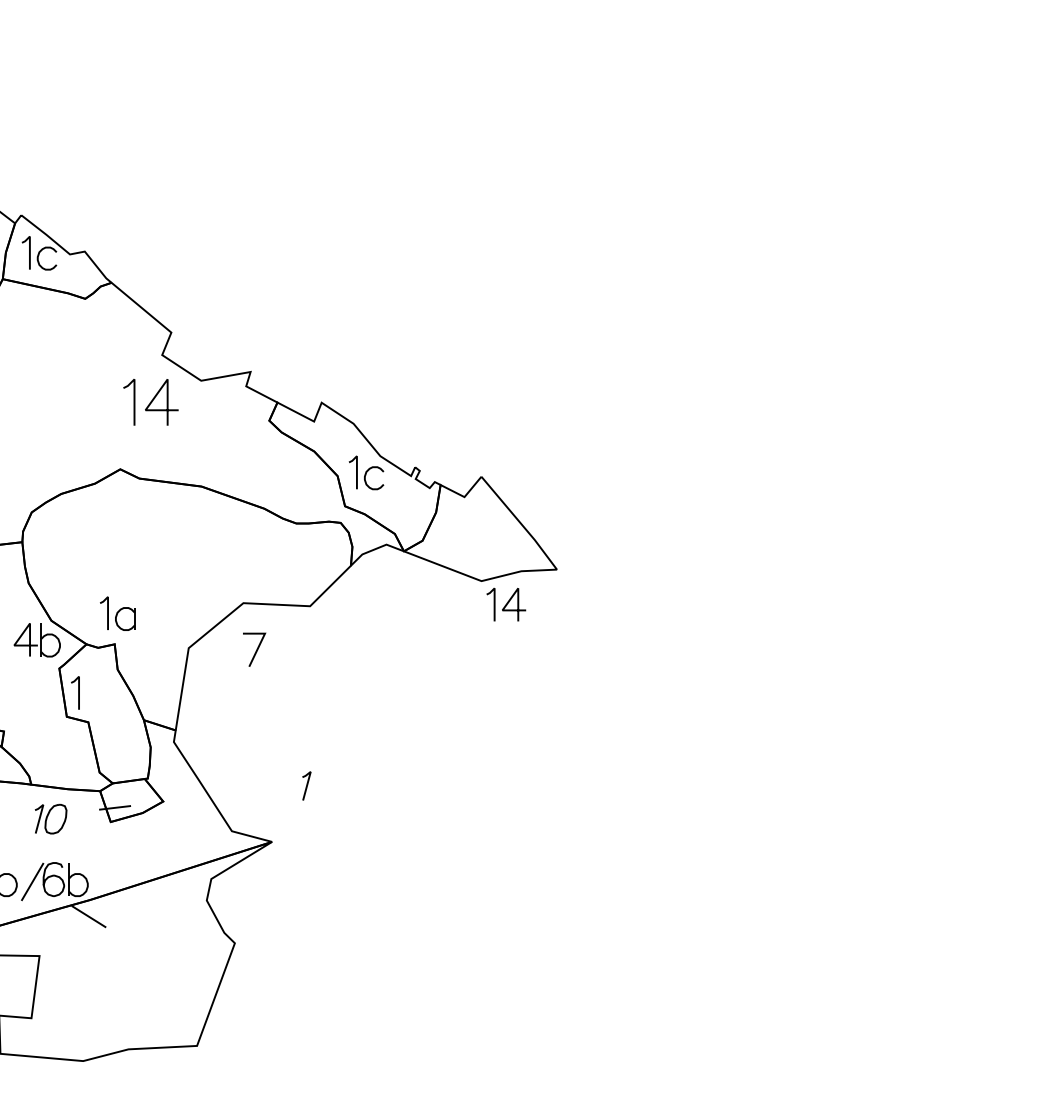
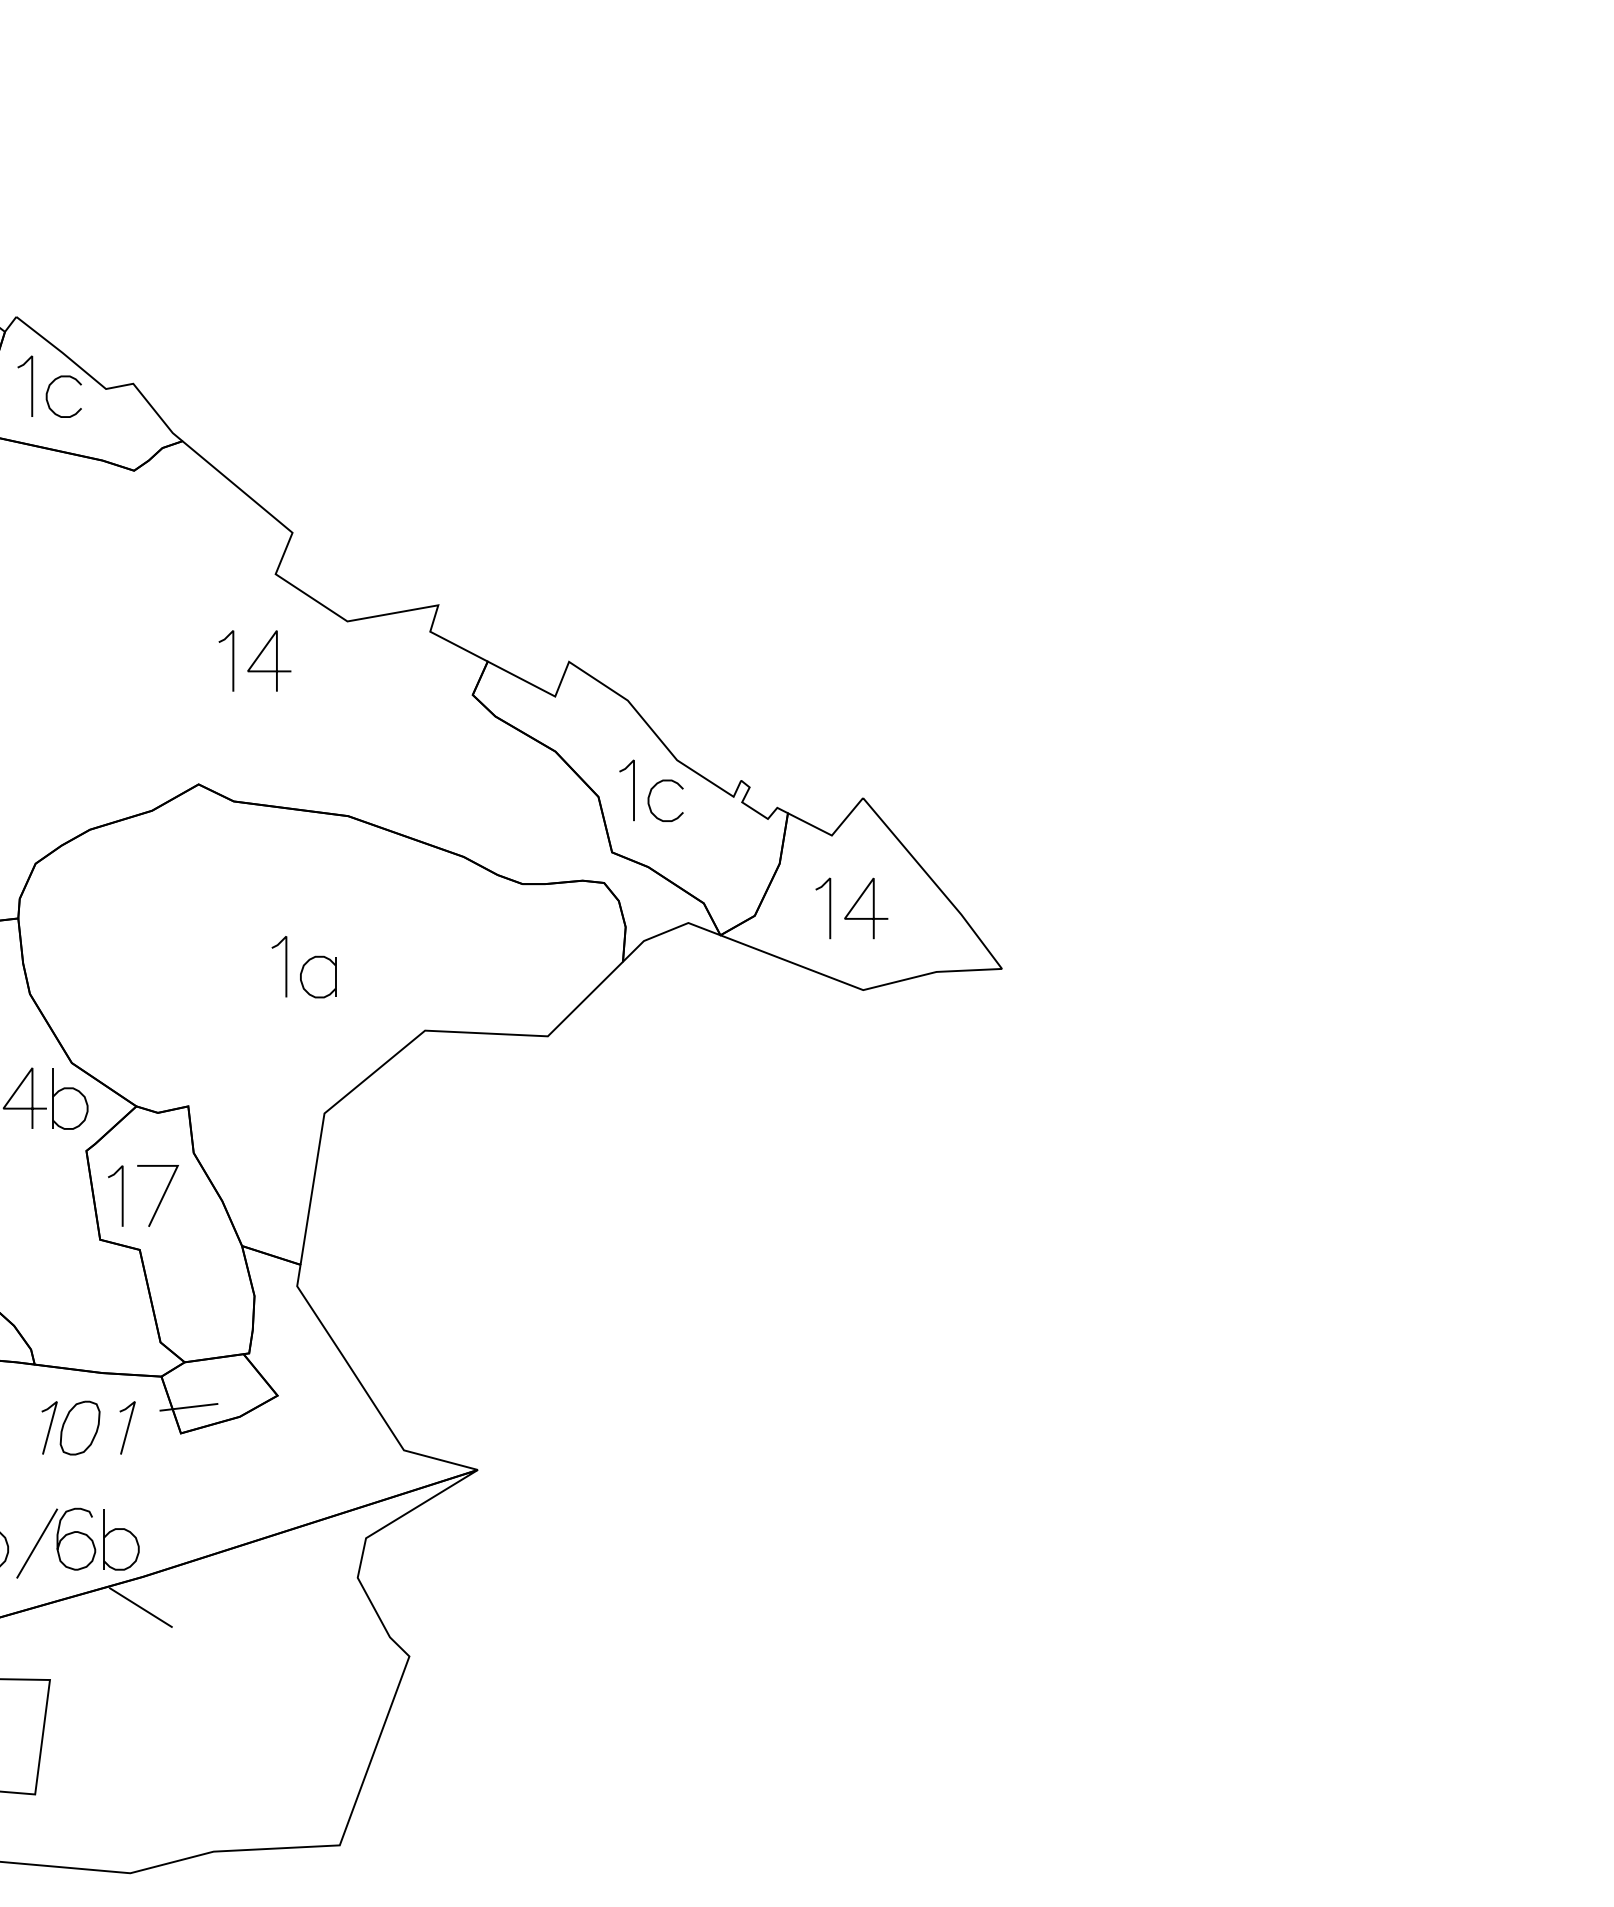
part: (150, 401) -> (254, 659), size x0.71
part: (506, 604) -> (852, 907), moved
part: (117, 613) -> (303, 966), moved
line: (256, 649) -> (162, 1195), moved
line: (306, 785) -> (127, 1426), moved

